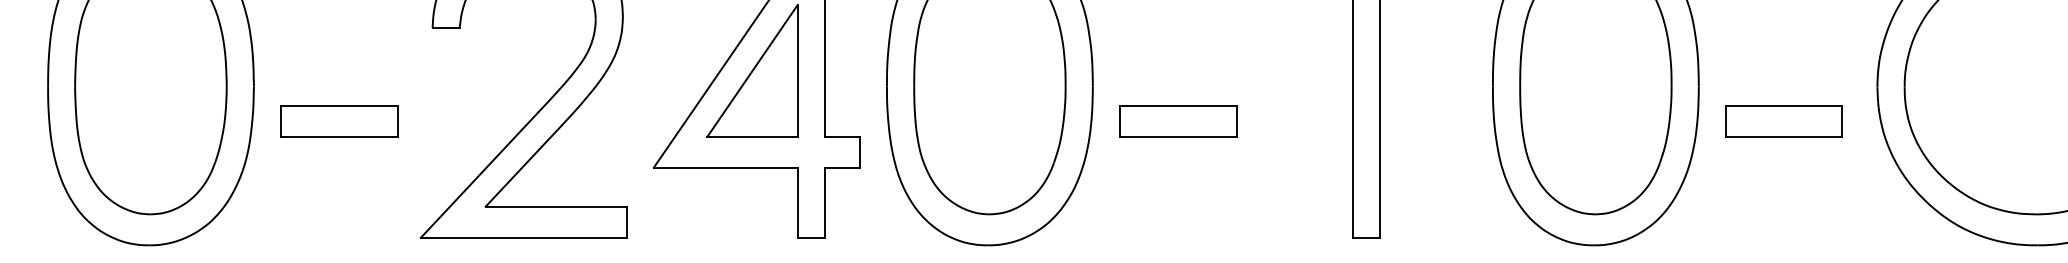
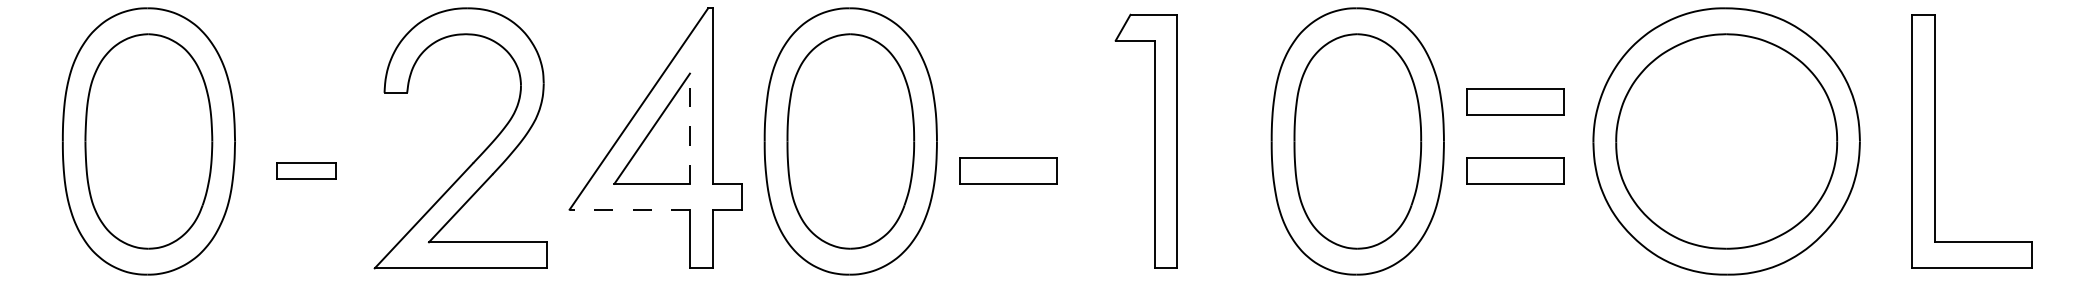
part: (1784, 38) -> (1515, 101), added
line: (797, 70) -> (689, 128), solid -> dashed
part: (339, 120) -> (306, 170), size x0.6
line: (725, 167) -> (629, 209), solid -> dashed

